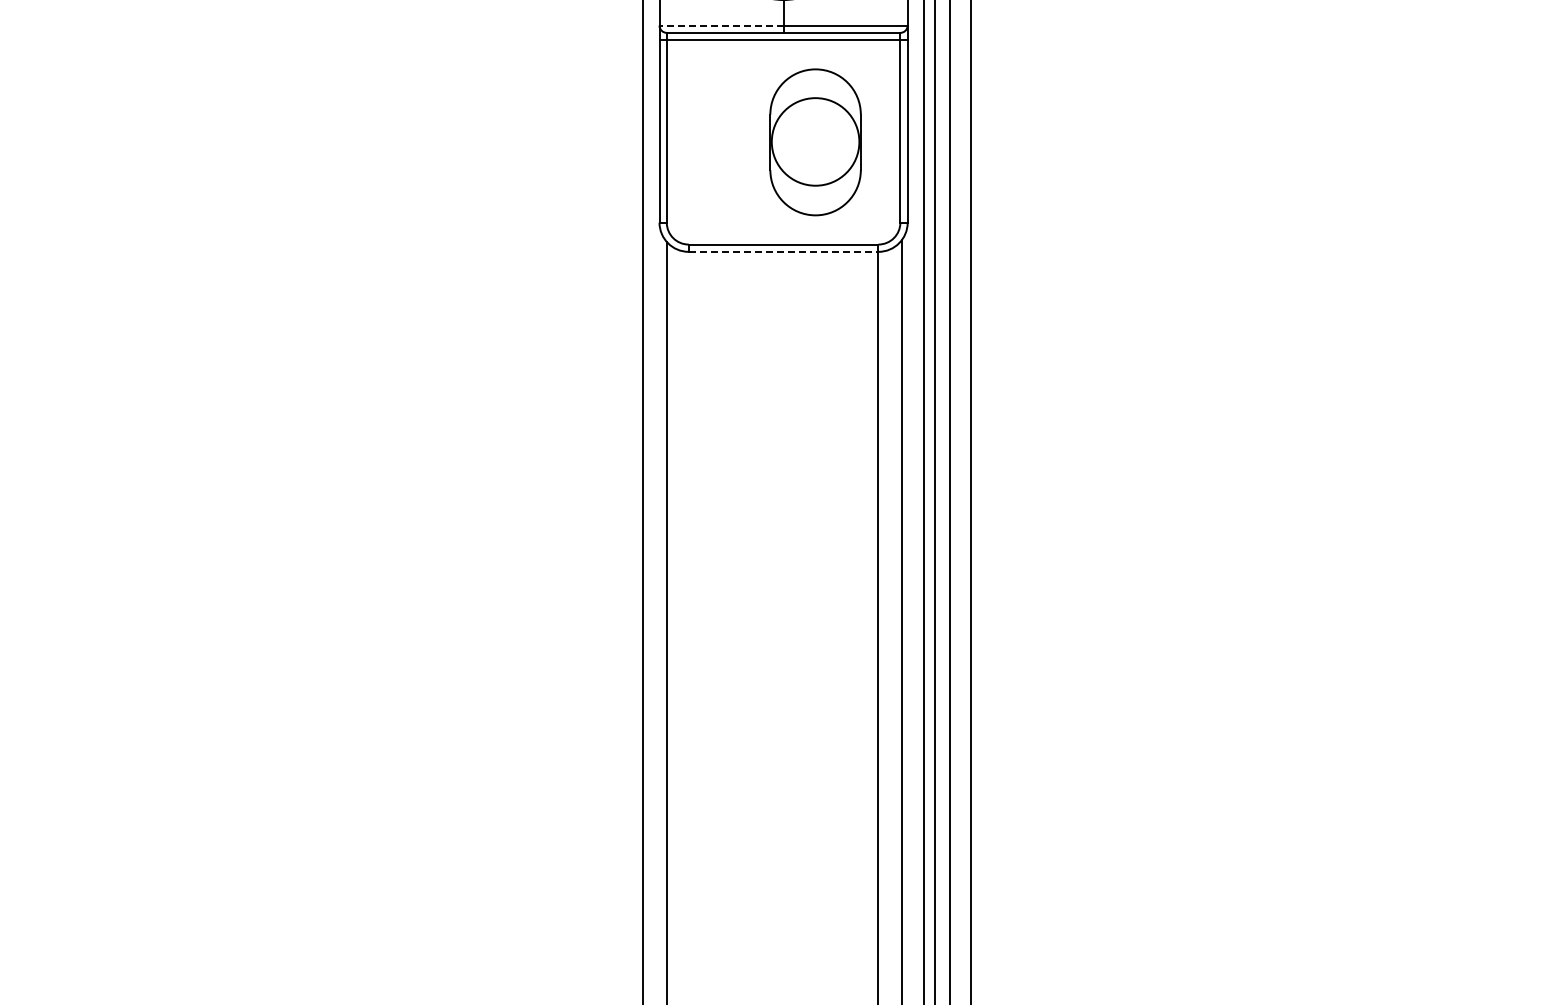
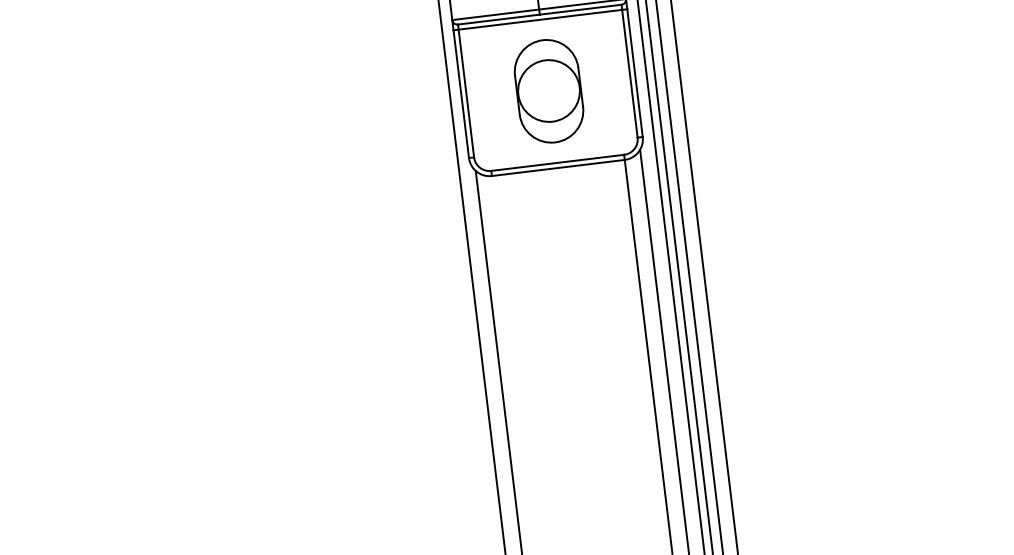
line: (721, 25) -> (495, 14), dashed -> solid
part: (815, 142) -> (549, 91), moved
line: (783, 251) -> (558, 167), dashed -> solid

